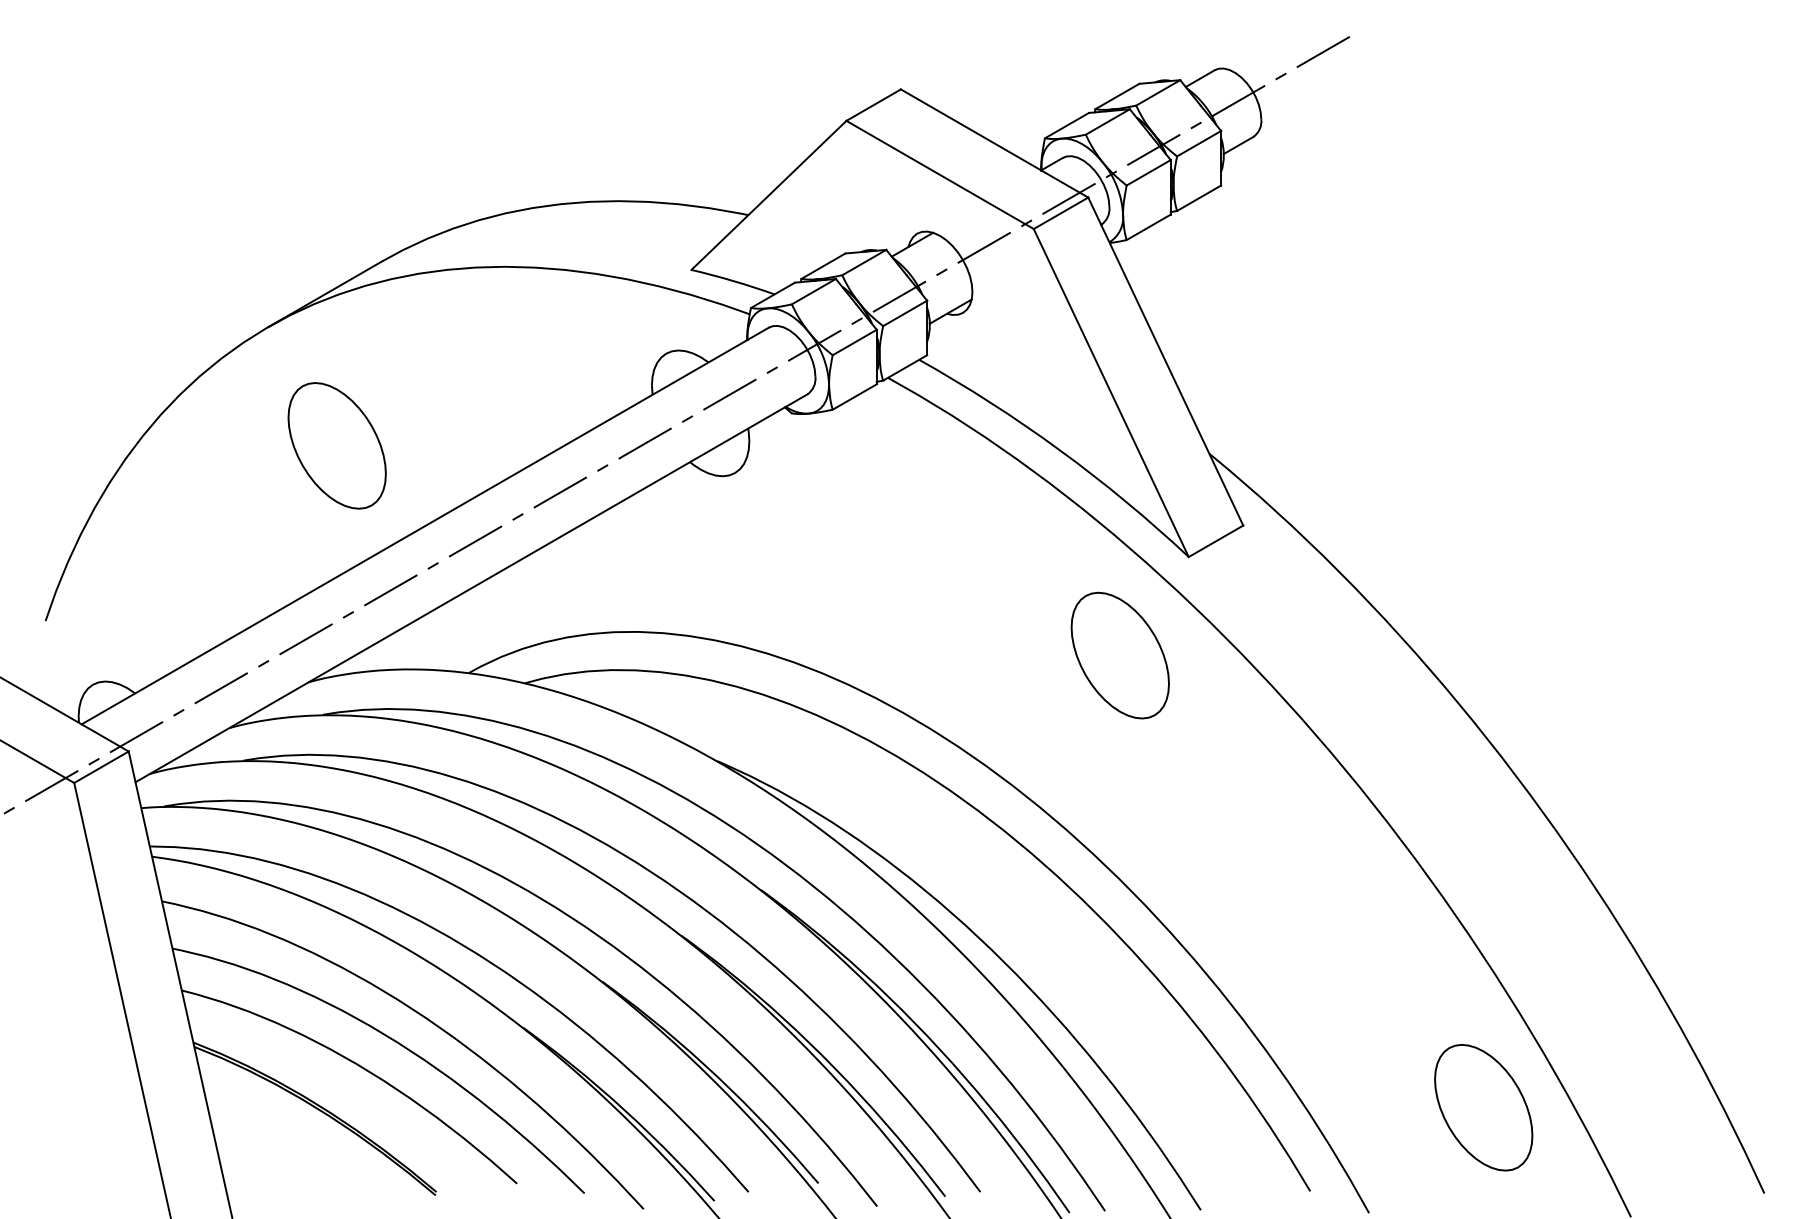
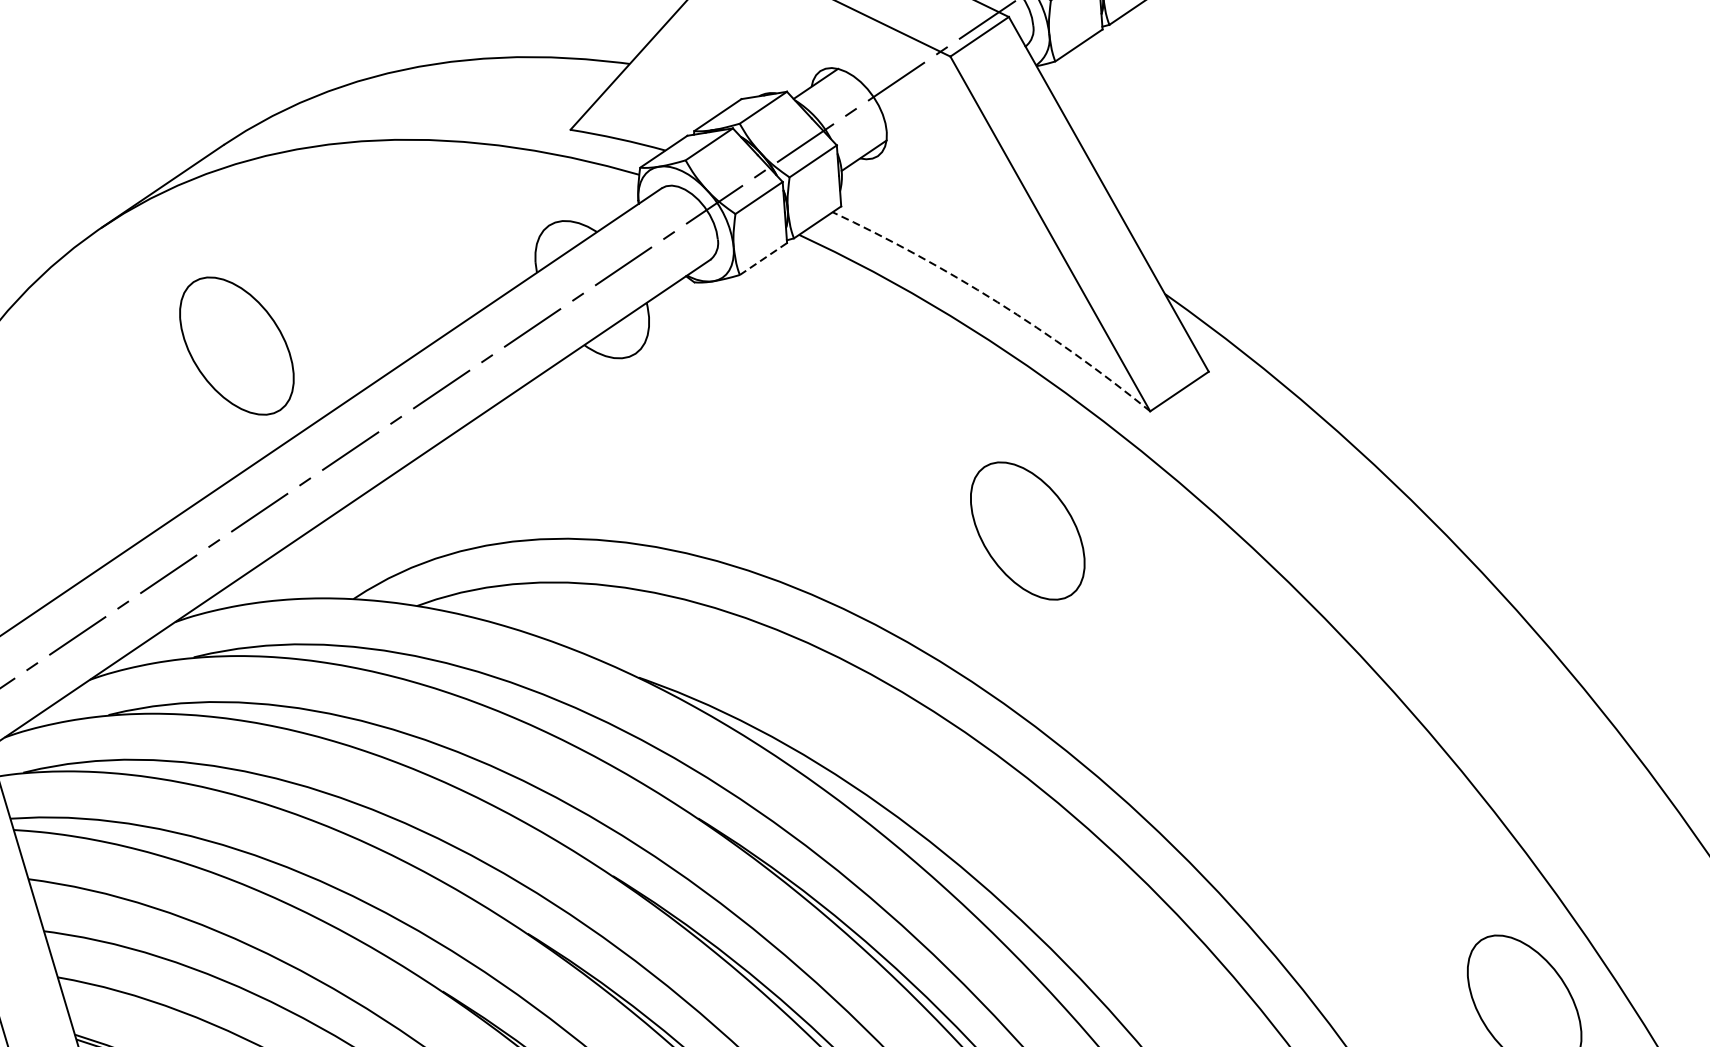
line: (854, 397) -> (763, 259), solid -> dashed
part: (336, 445) -> (236, 345), moved
arc: (1059, 450) -> (996, 302), solid -> dashed
part: (1119, 655) -> (1026, 530), moved

